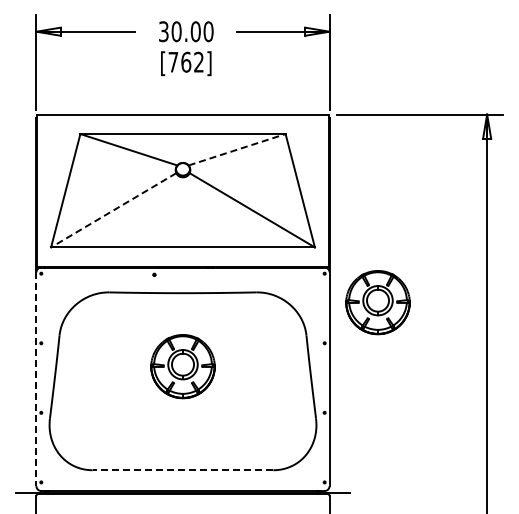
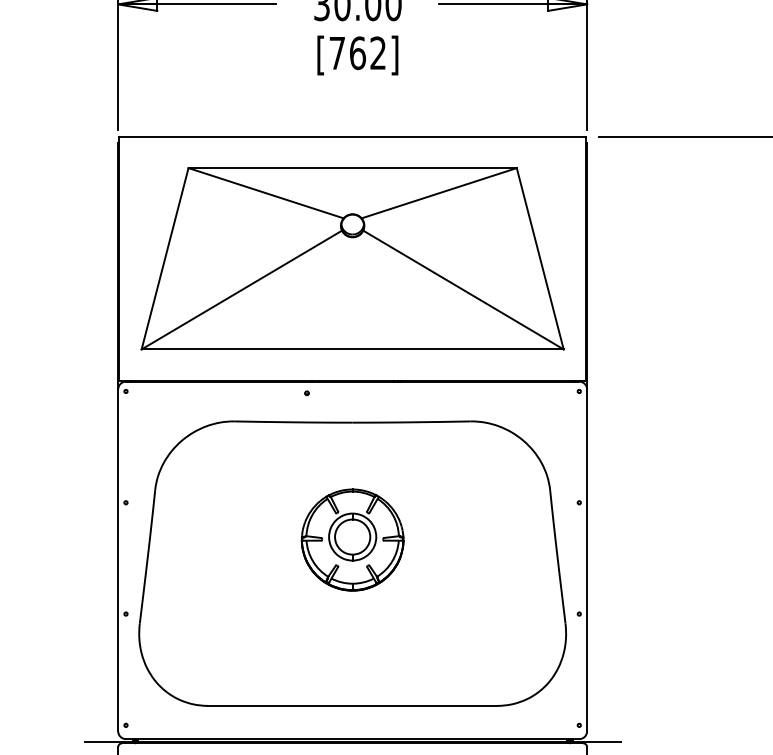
line: (237, 149) -> (439, 192), dashed -> solid
line: (113, 210) -> (241, 290), dashed -> solid
part: (377, 302) -> (663, 437), removed
line: (36, 379) -> (118, 560), dashed -> solid
line: (182, 470) -> (351, 706), dashed -> solid

